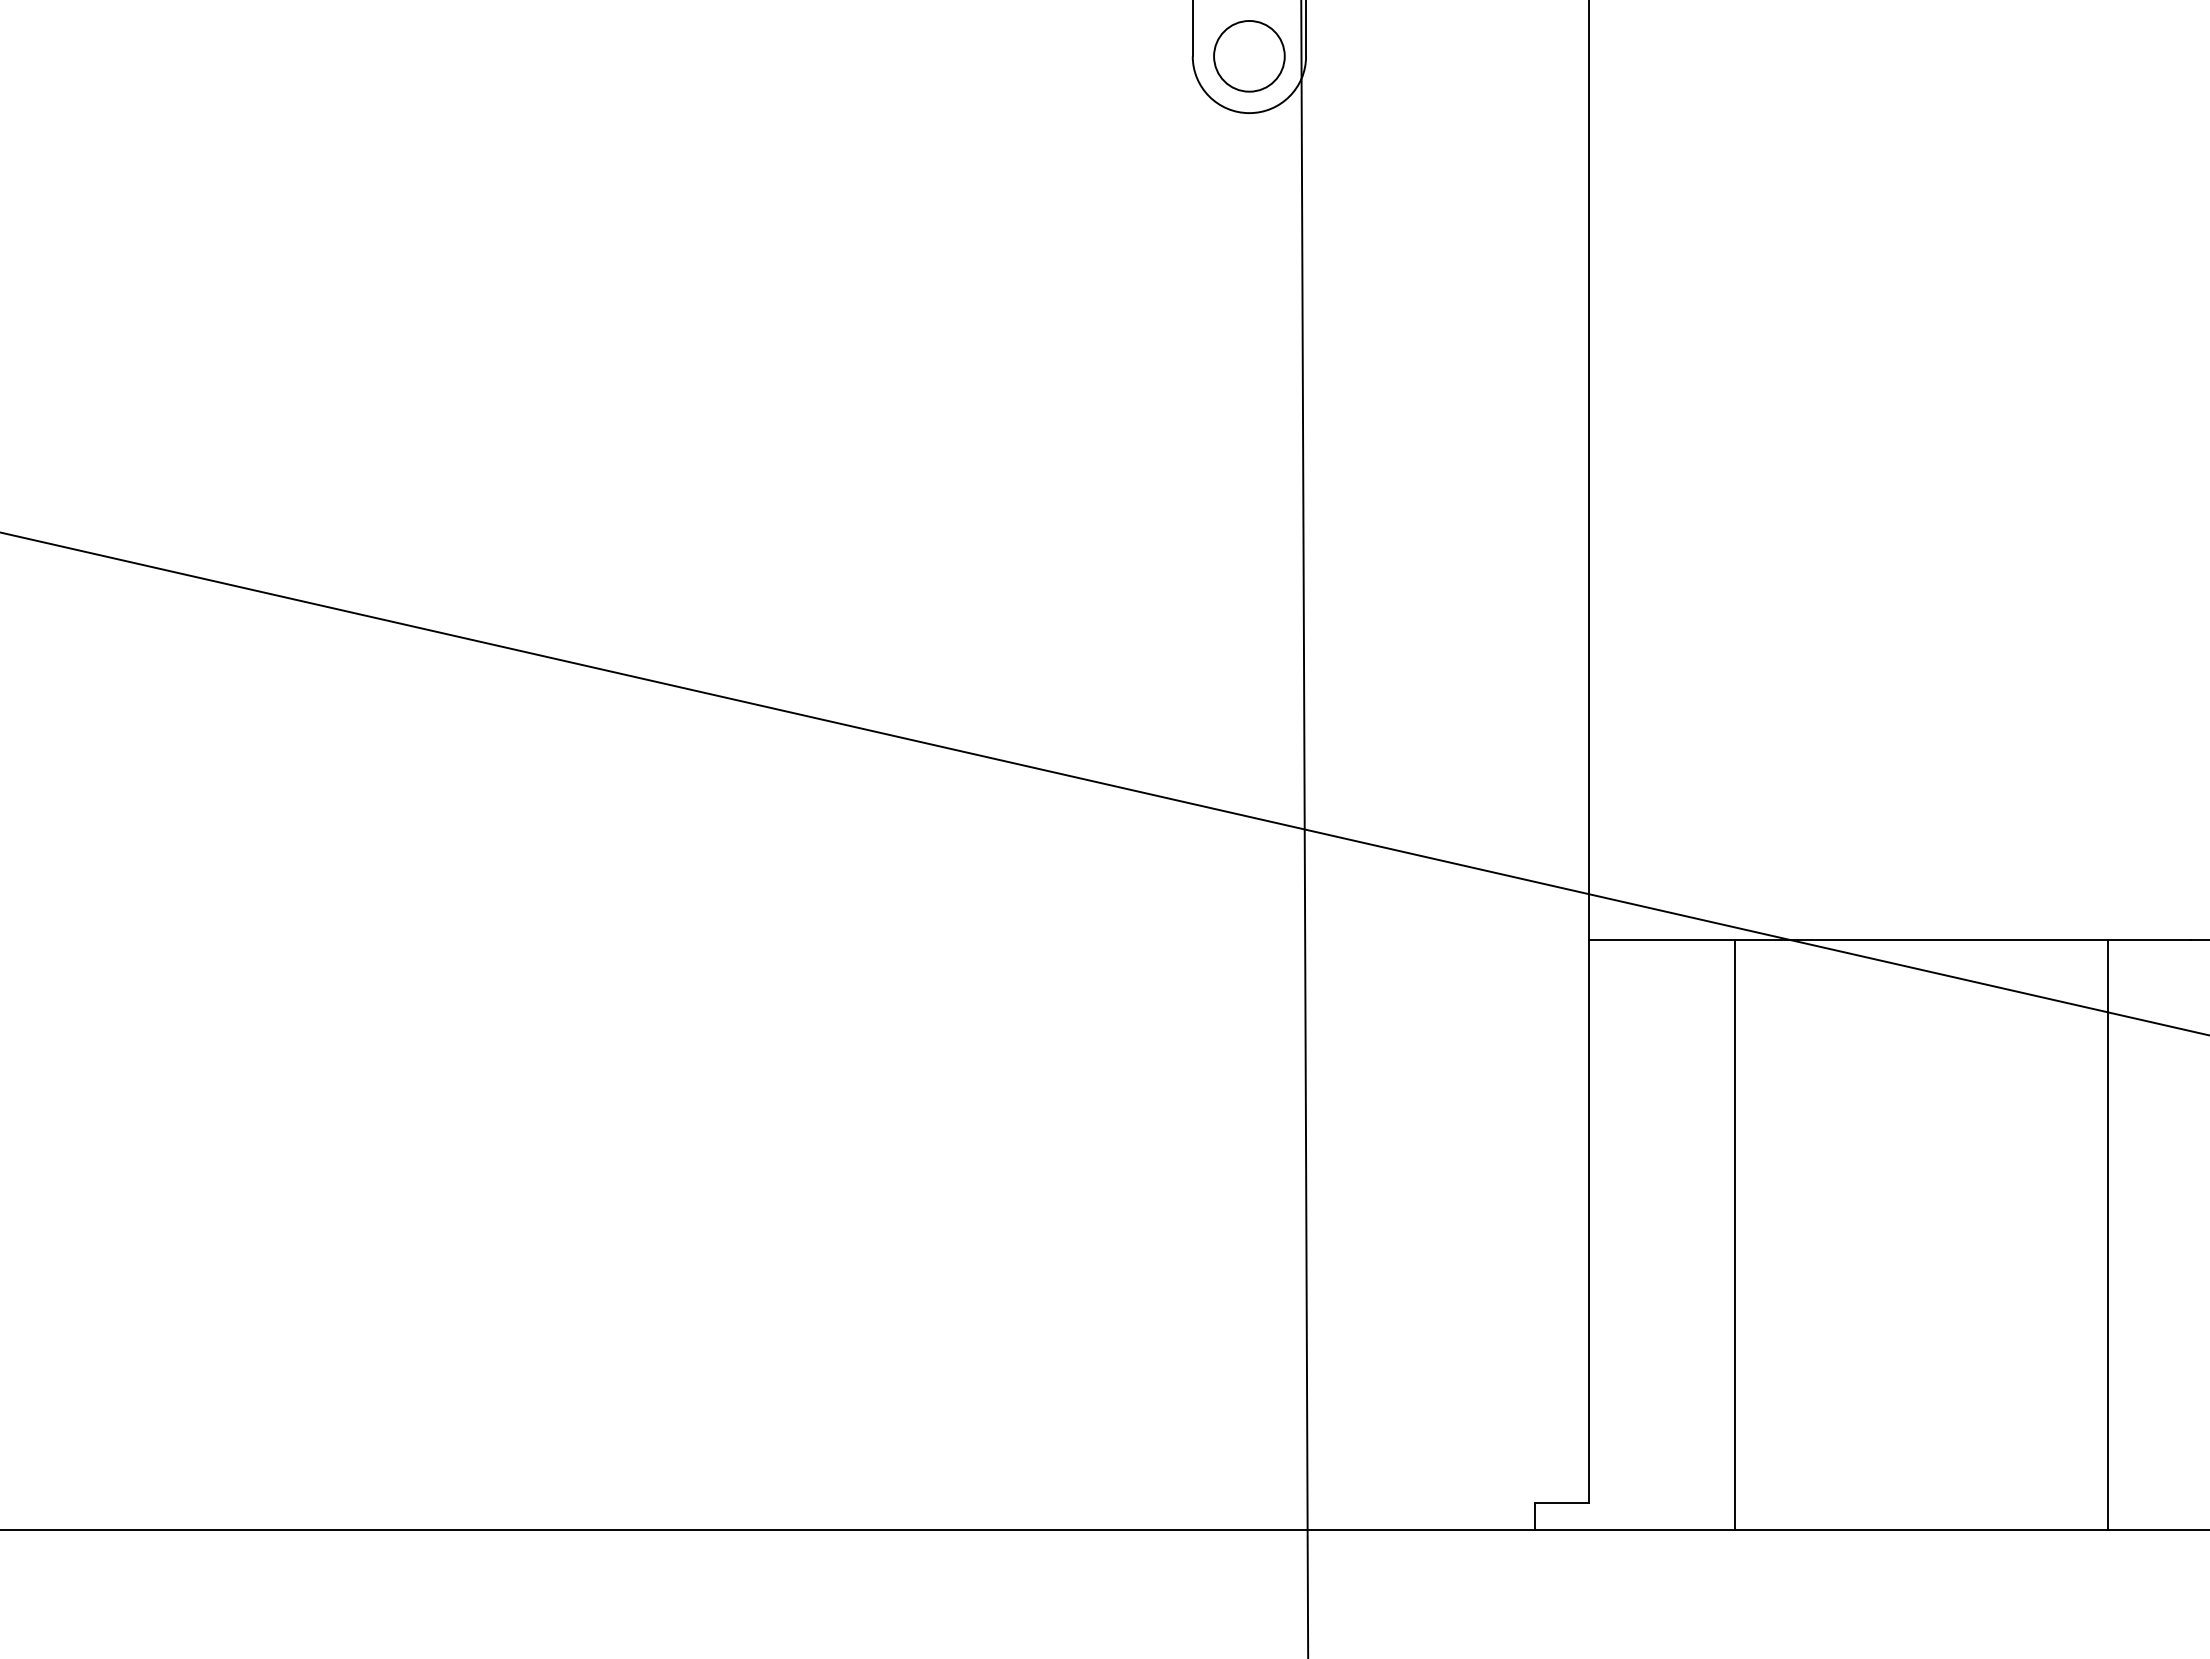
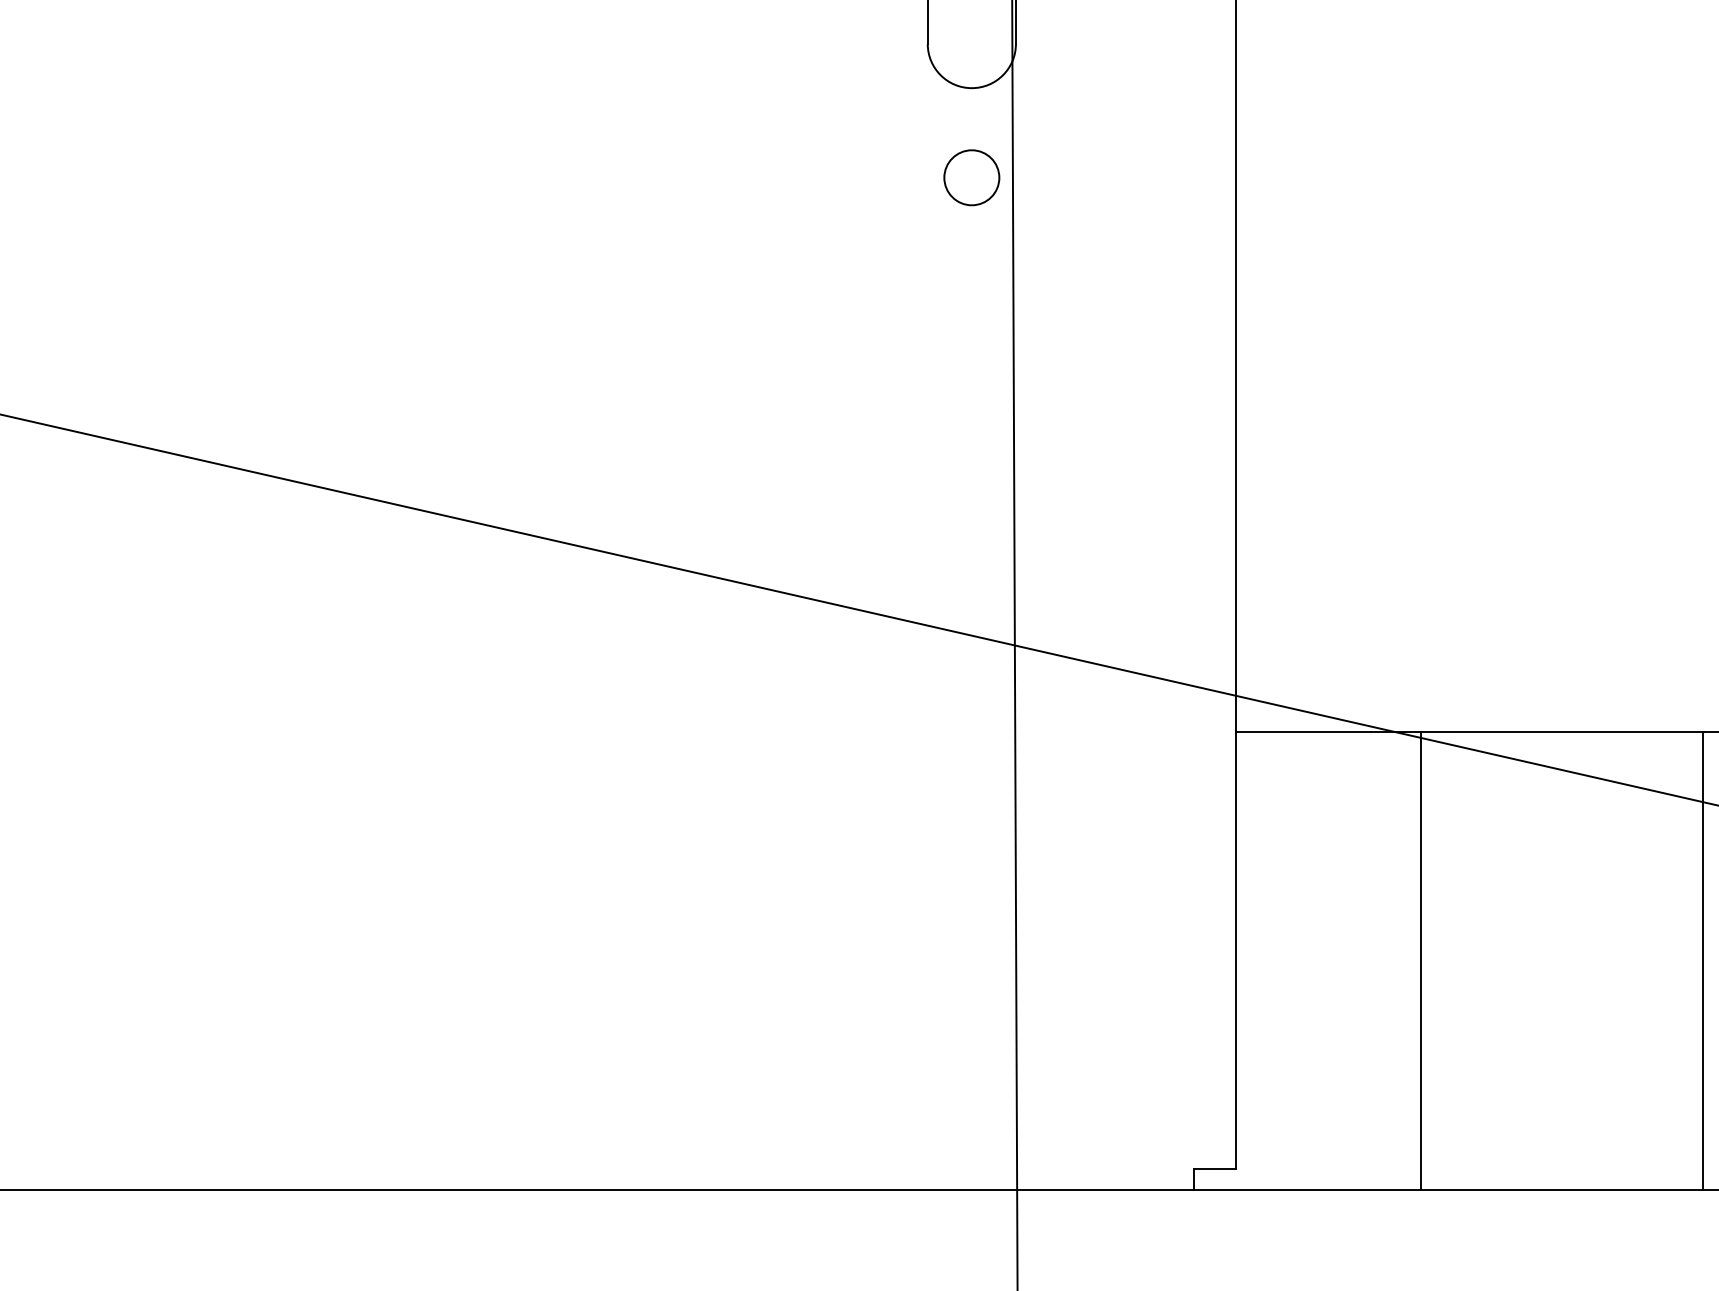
circle: (1249, 56) -> (971, 177), moved
line: (1735, 1234) -> (1420, 960), moved
line: (2107, 1234) -> (1702, 960), moved

